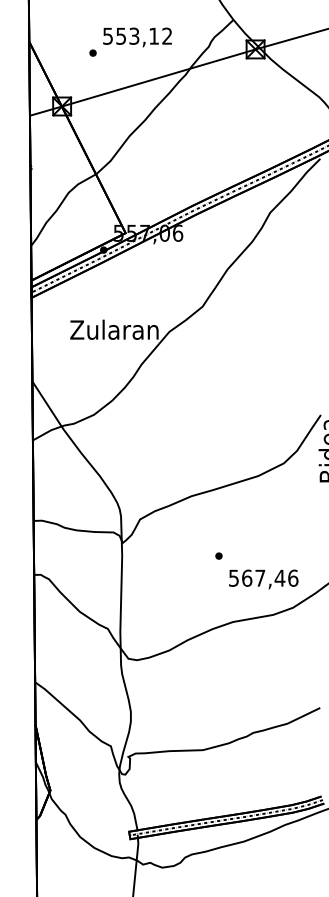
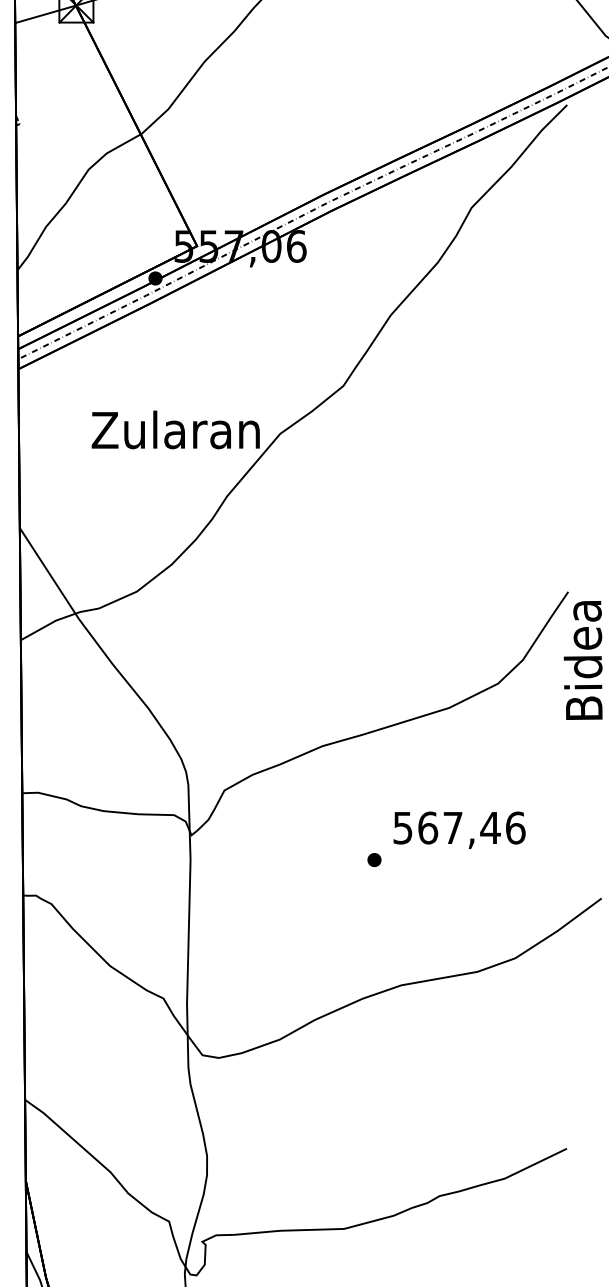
text: (263, 579) -> (459, 830), moved

